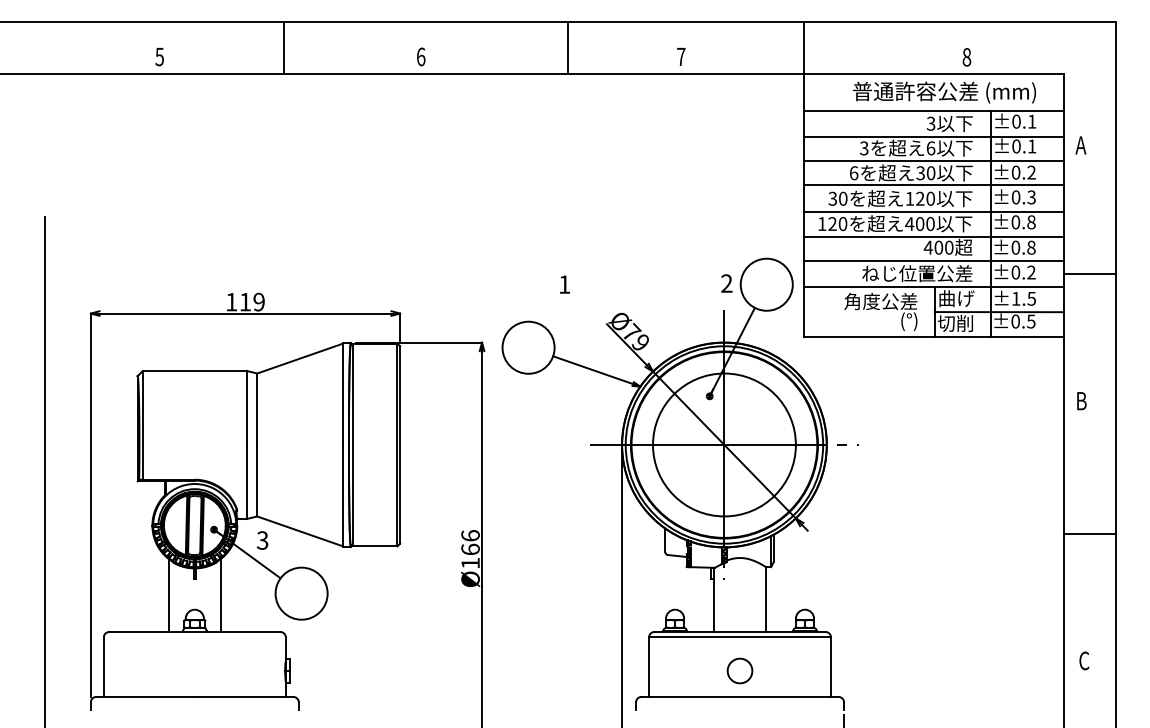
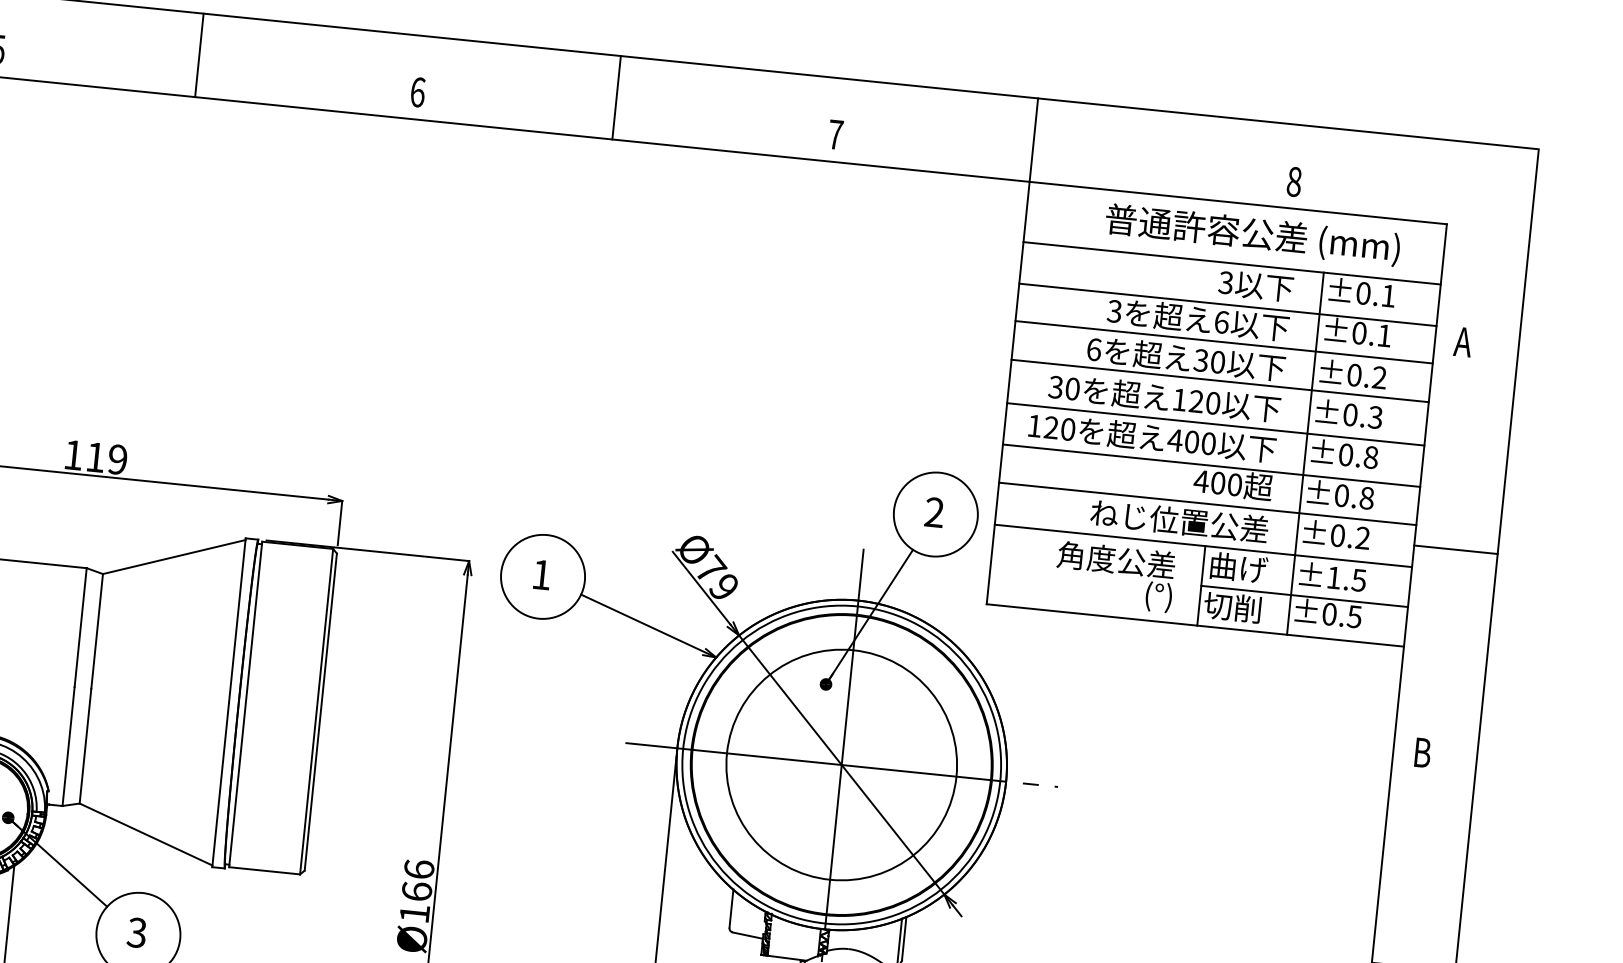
line: (567, 47) -> (615, 97), moved
text: (726, 283) -> (934, 512), moved
text: (564, 284) -> (541, 574), moved
text: (262, 540) -> (136, 932), moved

